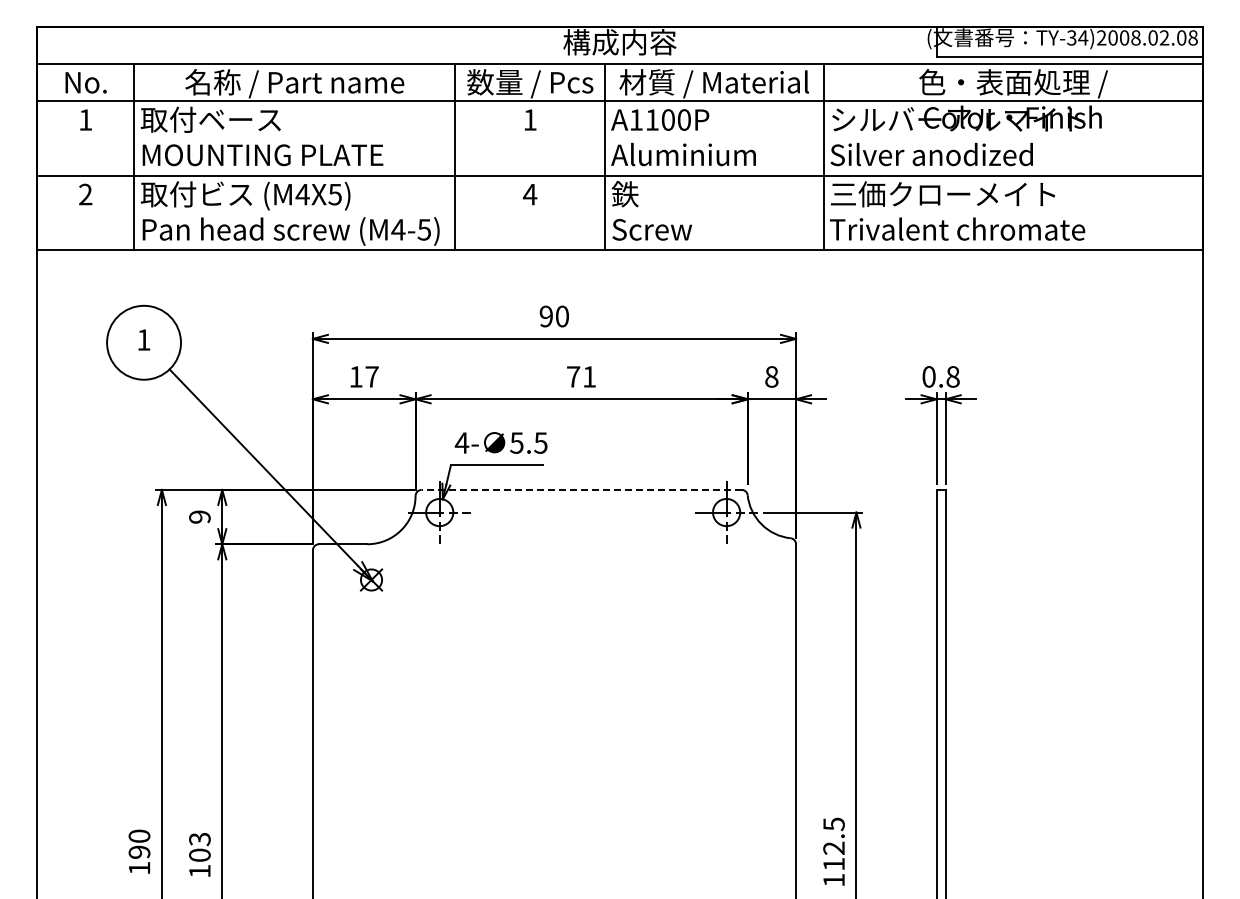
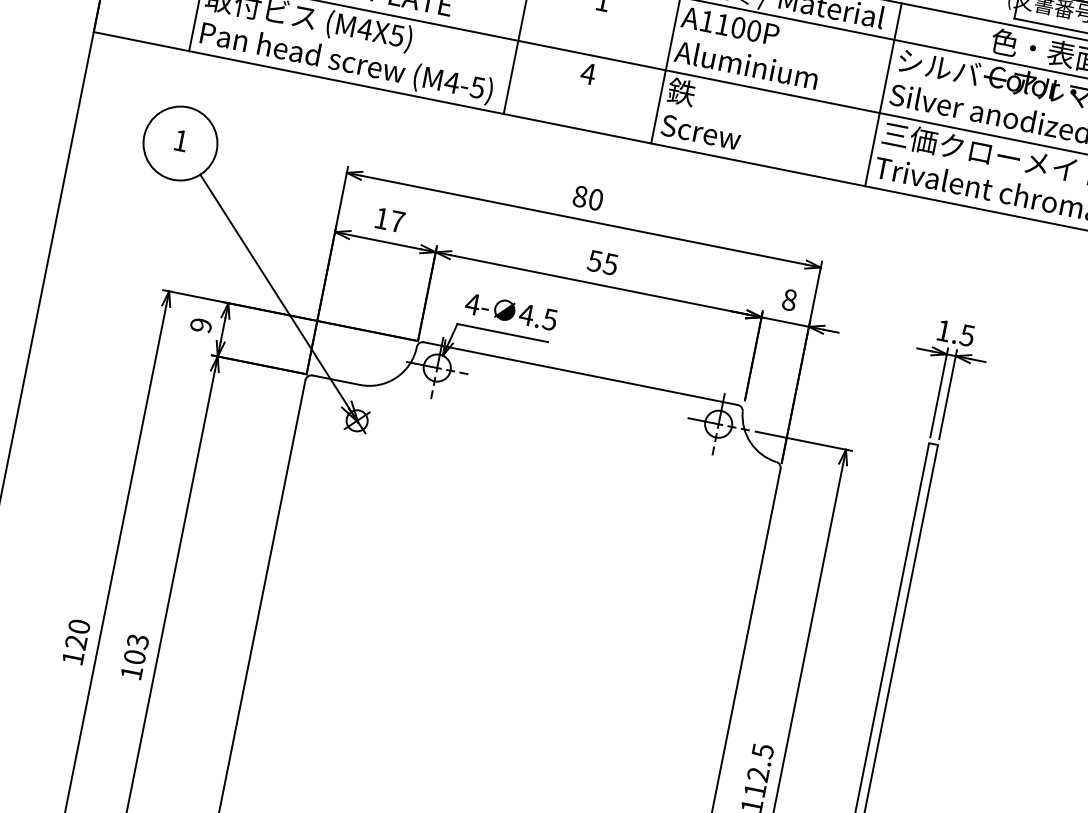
text: (546, 316) -> (580, 196), 90 -> 80
text: (581, 376) -> (603, 262), 71 -> 55
text: (940, 376) -> (955, 332), 0.8 -> 1.5
text: (516, 442) -> (526, 314), 5.5 -> 4.5
line: (581, 489) -> (580, 373), dashed -> solid
text: (139, 851) -> (76, 641), 190 -> 120

